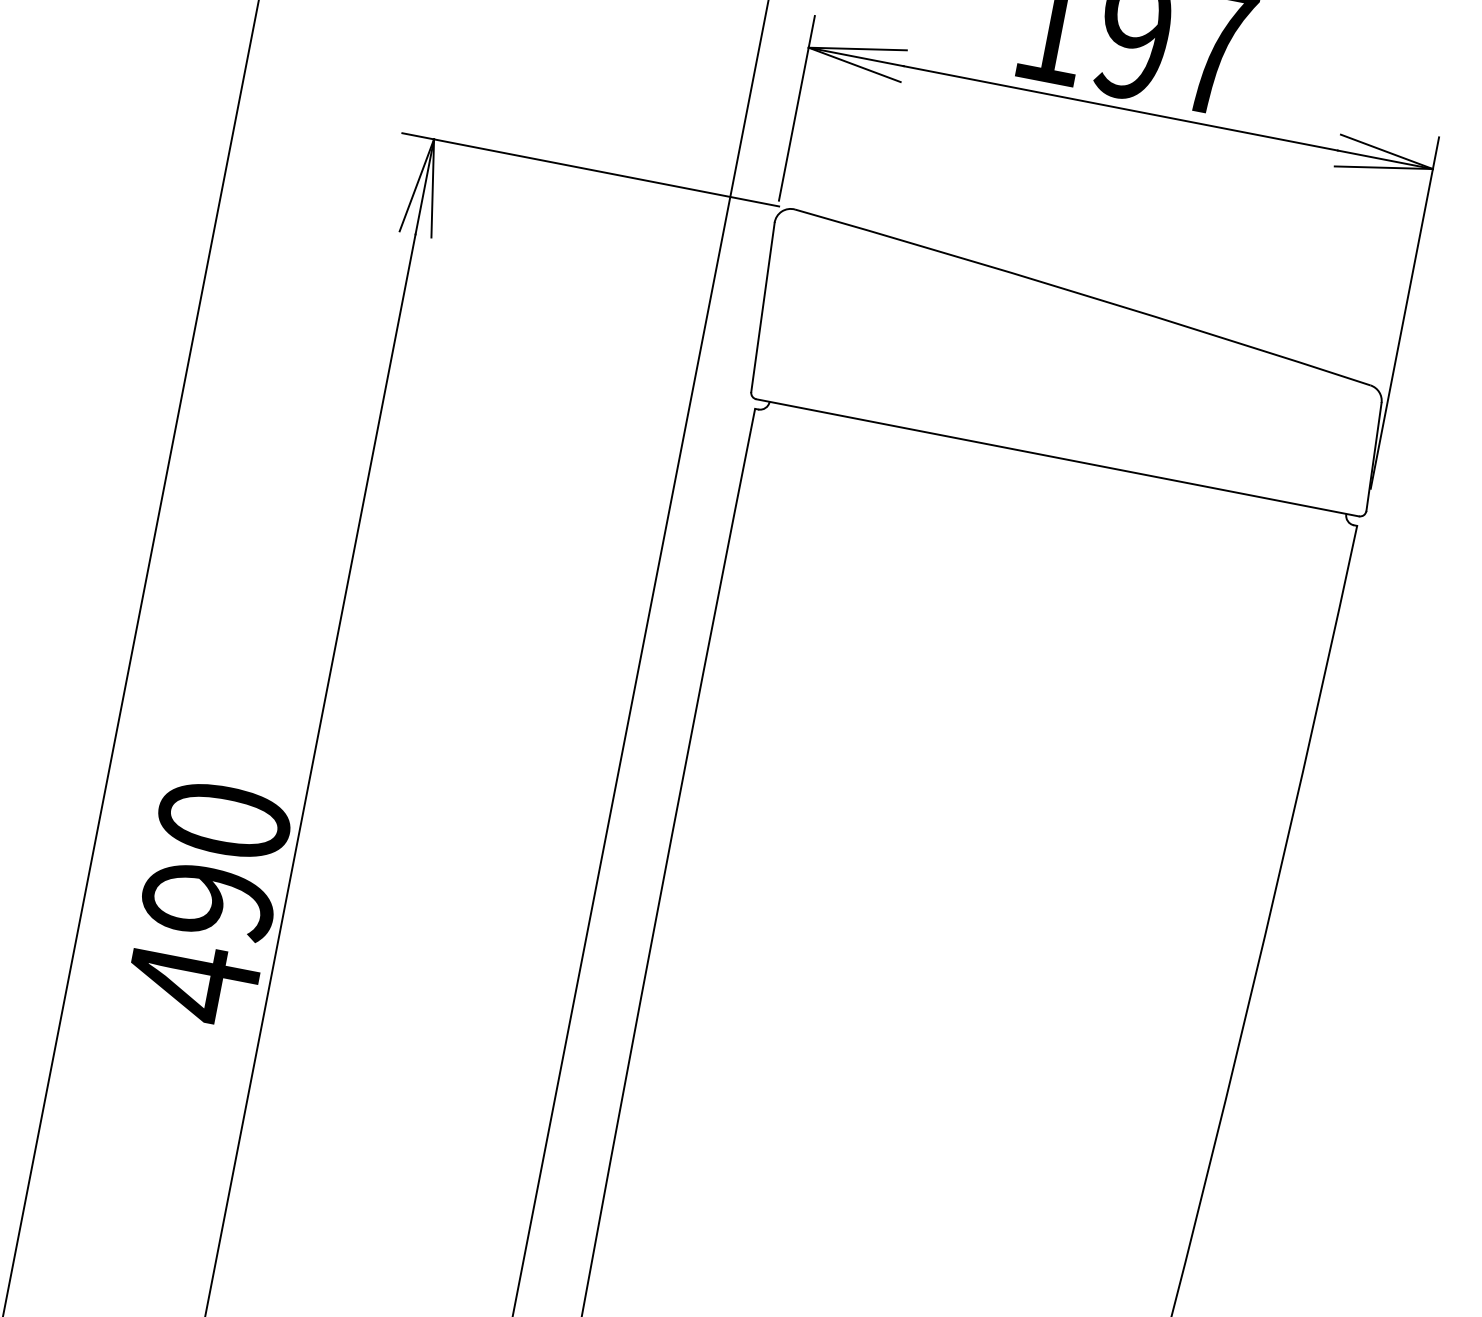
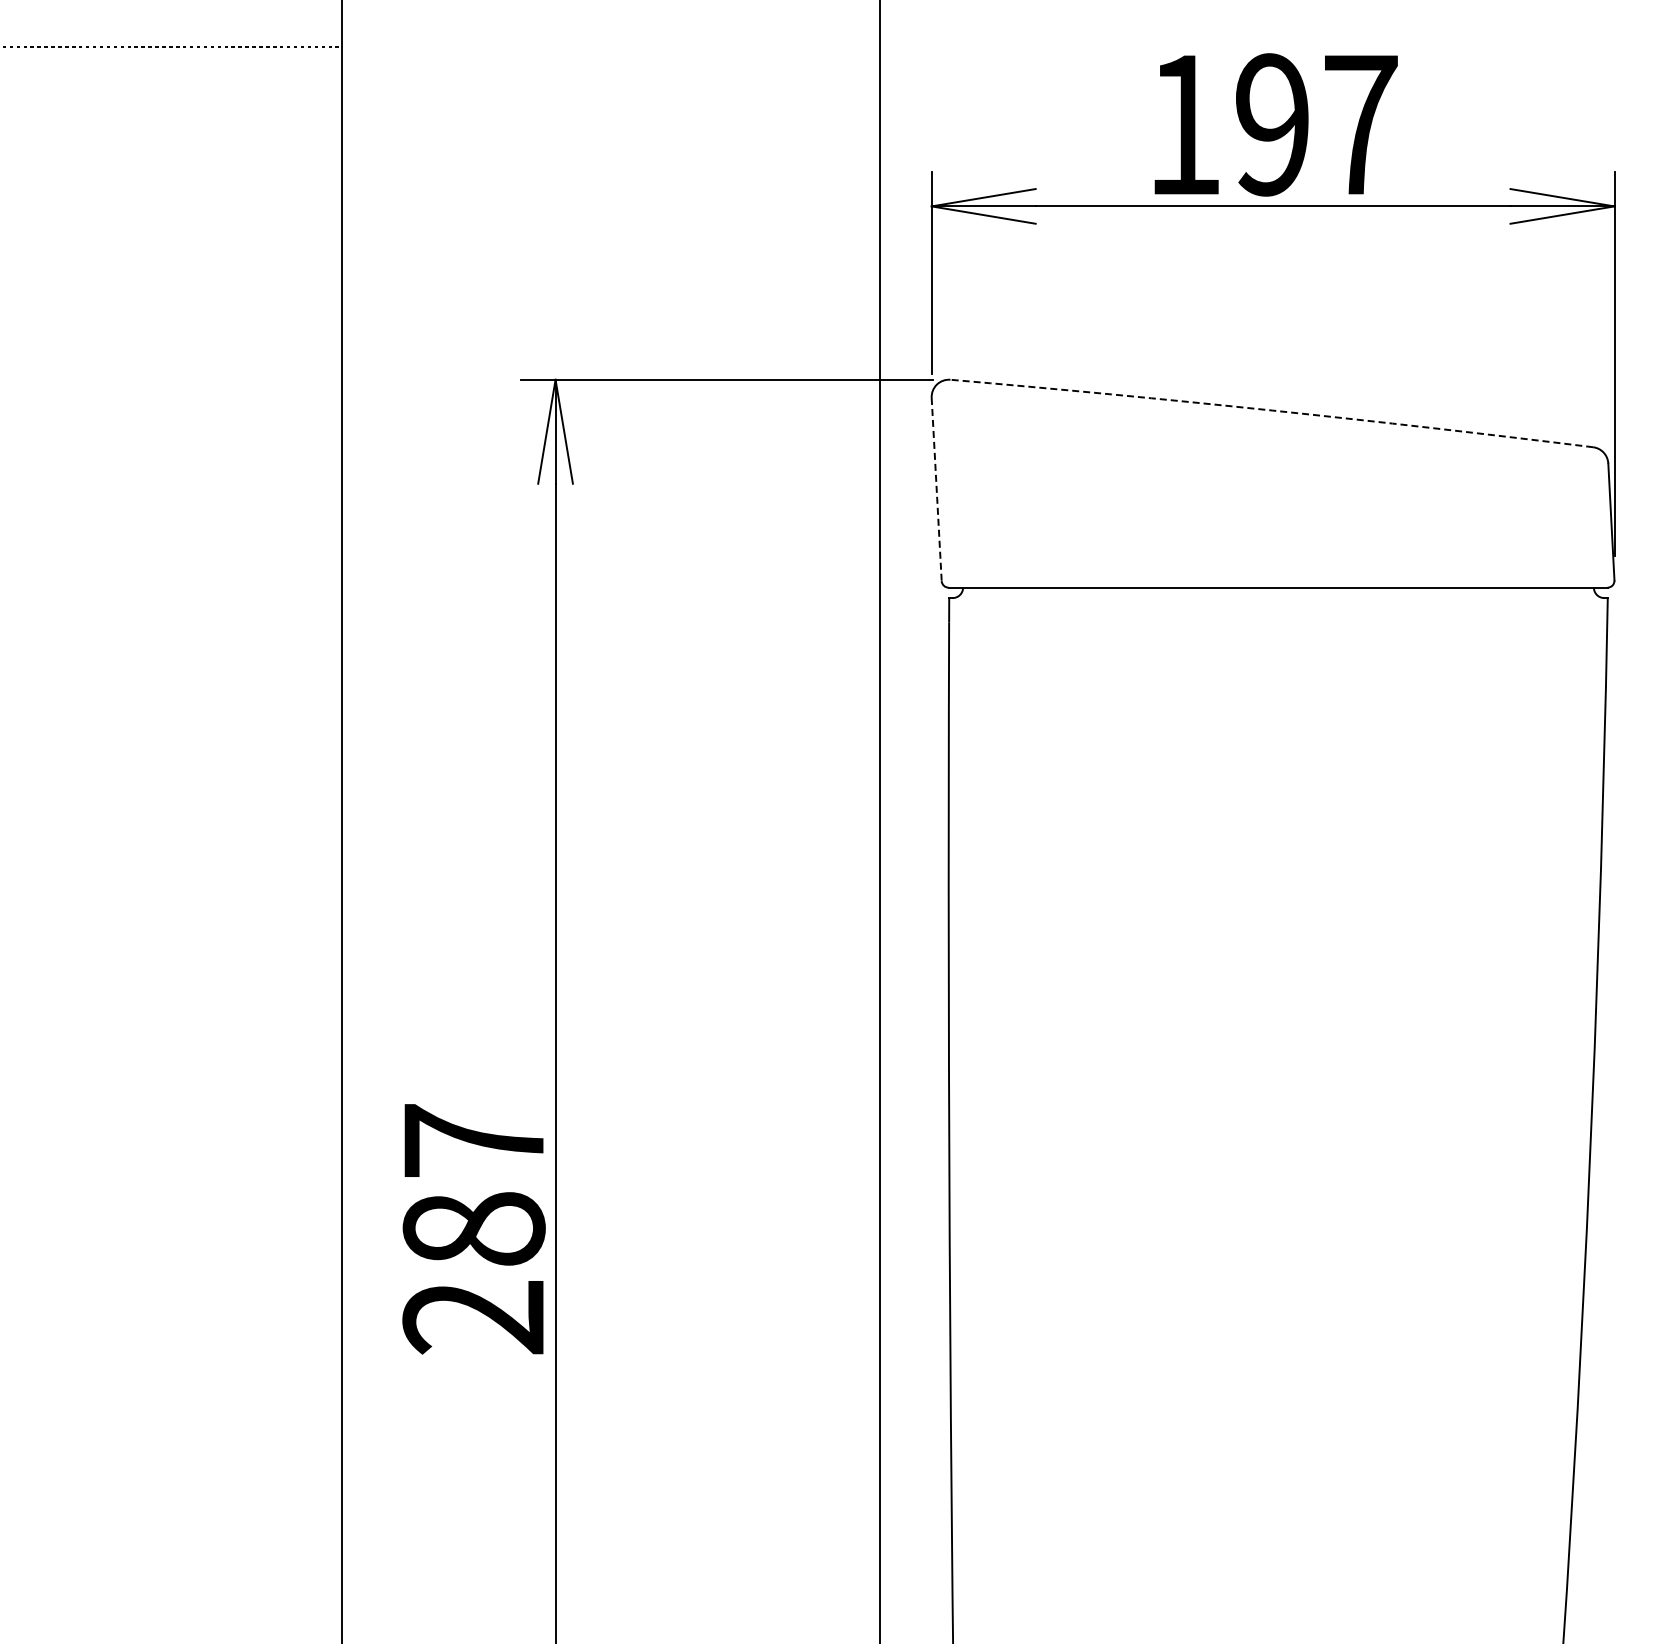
arc: (1083, 294) -> (1272, 410), solid -> dashed
line: (762, 307) -> (936, 489), solid -> dashed
text: (207, 902) -> (473, 1230), 490 -> 287

